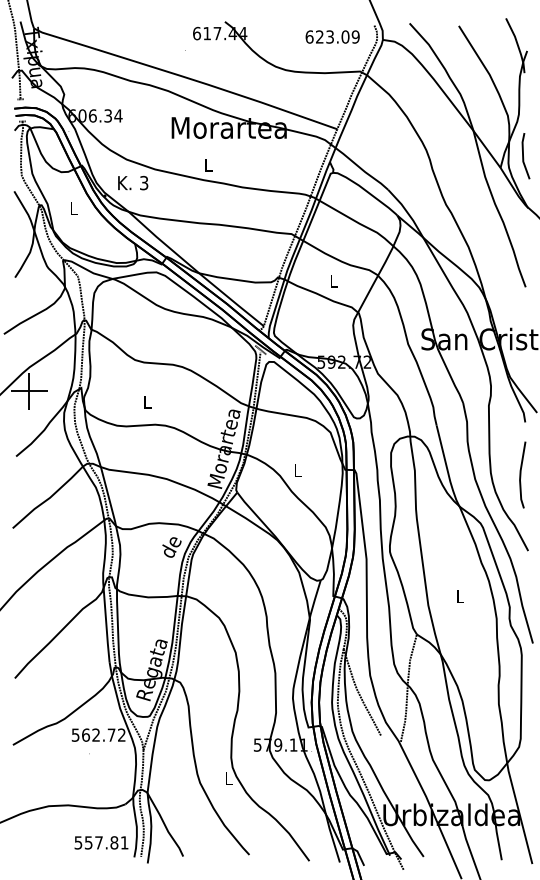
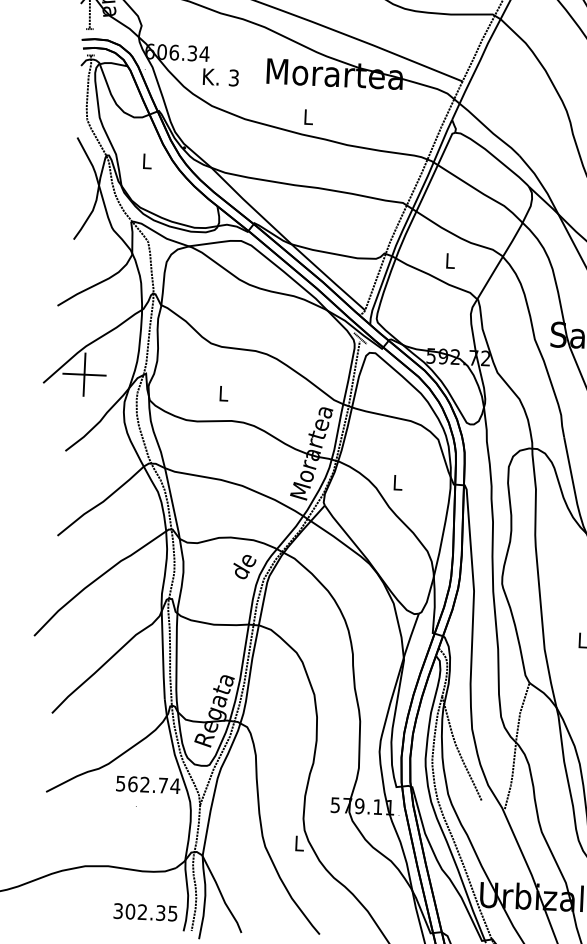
text: (133, 183) -> (221, 77), moved
text: (121, 734) -> (174, 785), 562.72 -> 562.74
text: (101, 842) -> (145, 911), 557.81 -> 302.35

